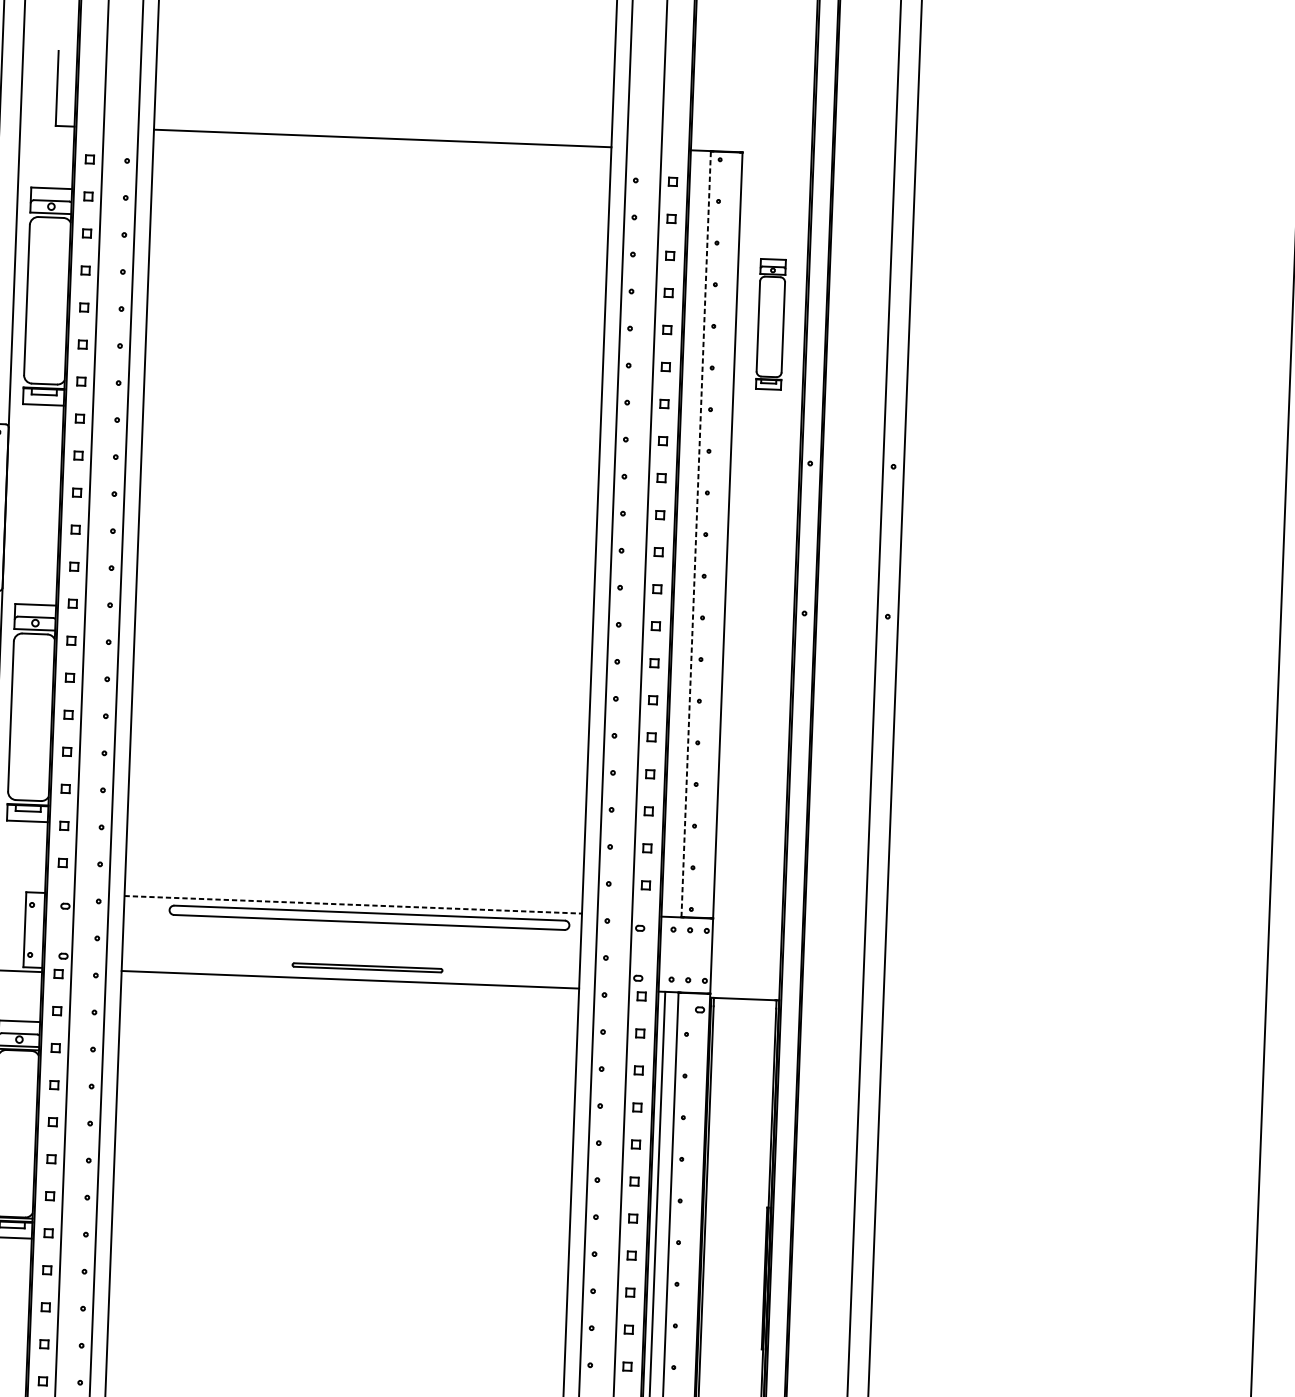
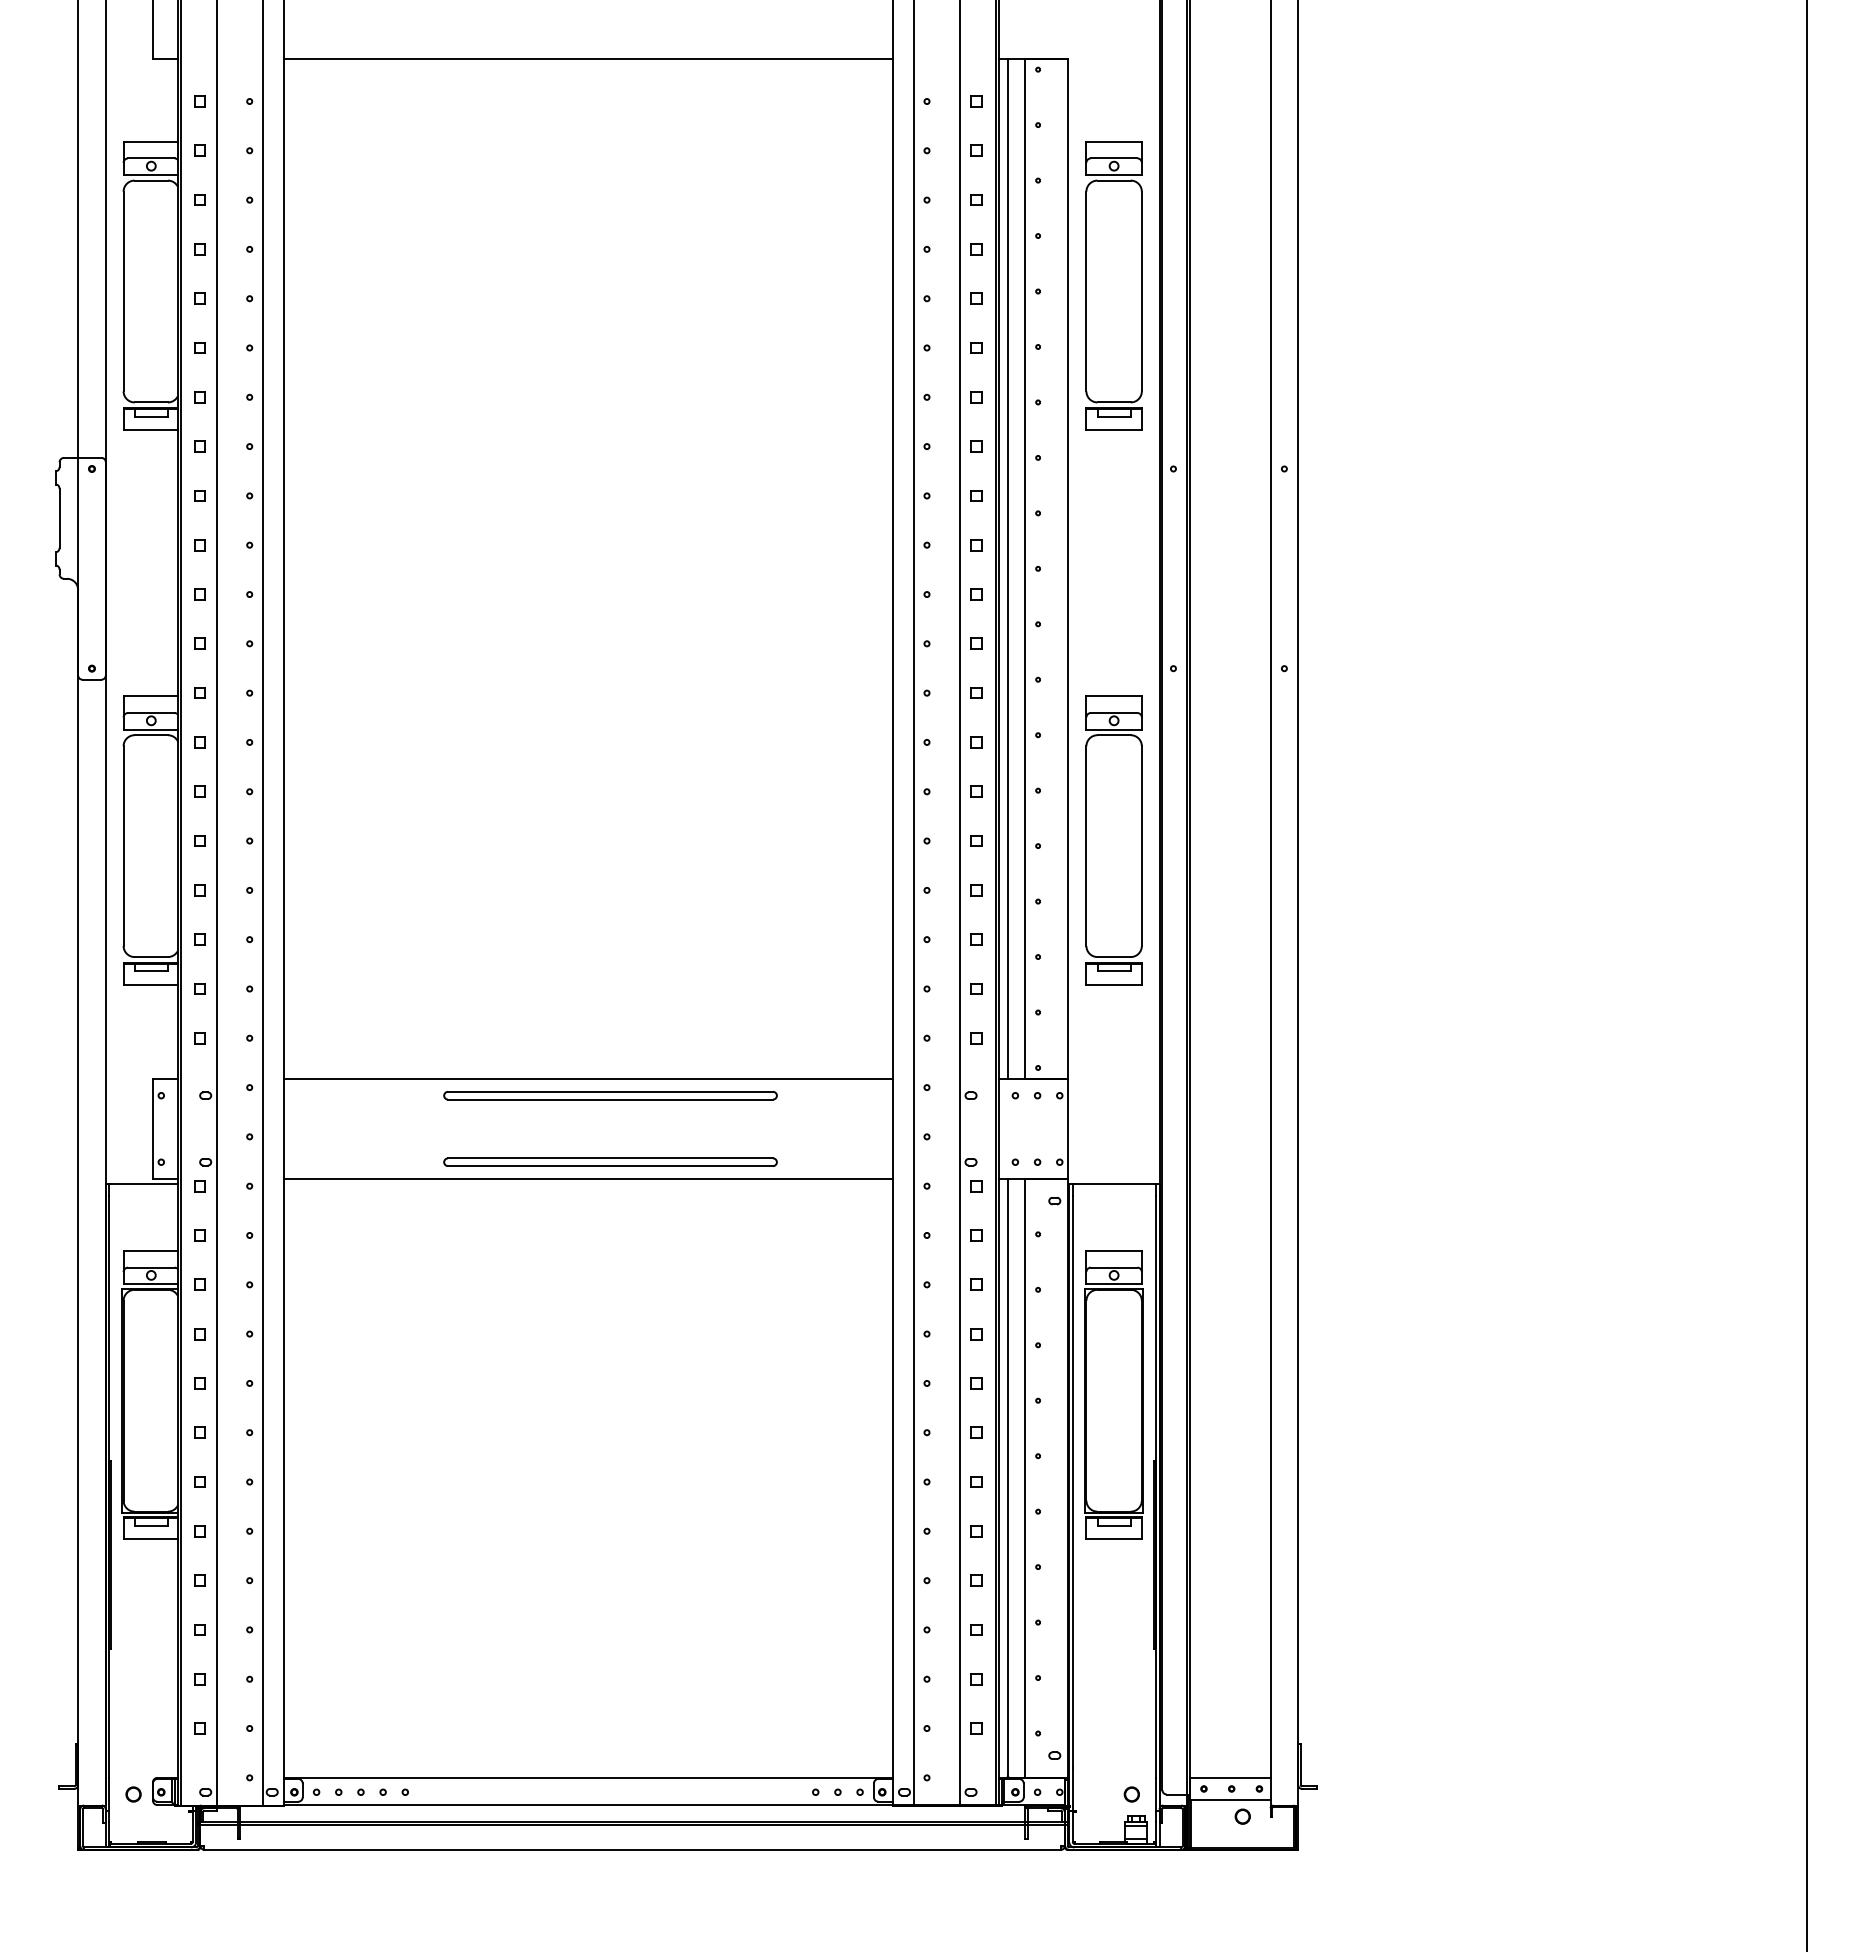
part: (770, 324) -> (1113, 285), size x1.67
line: (682, 533) -> (1007, 568), added
line: (696, 534) -> (1025, 568), dashed -> solid
part: (754, 740) -> (1113, 840), added
line: (353, 905) -> (588, 1079), dashed -> solid
part: (369, 917) -> (610, 1095), size x0.62
part: (367, 967) -> (610, 1161), size x1.67
part: (738, 1156) -> (1113, 1394), added

